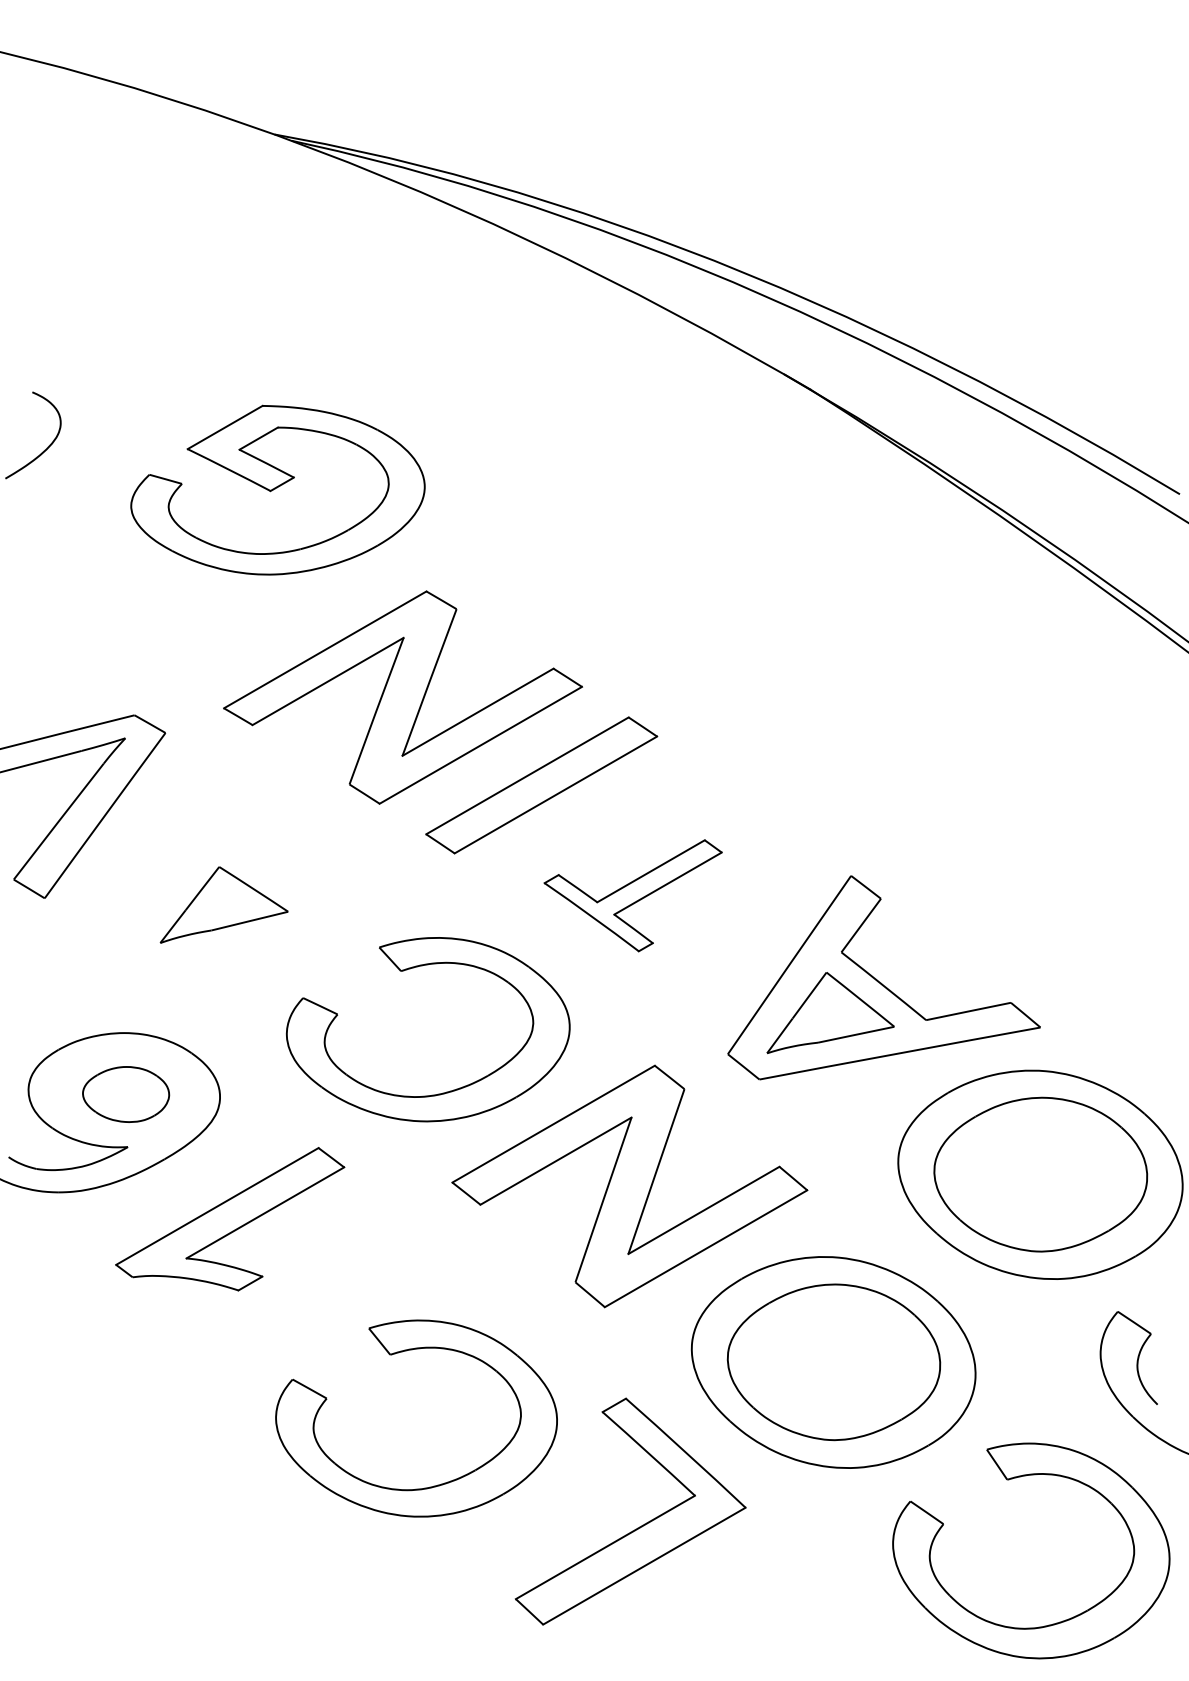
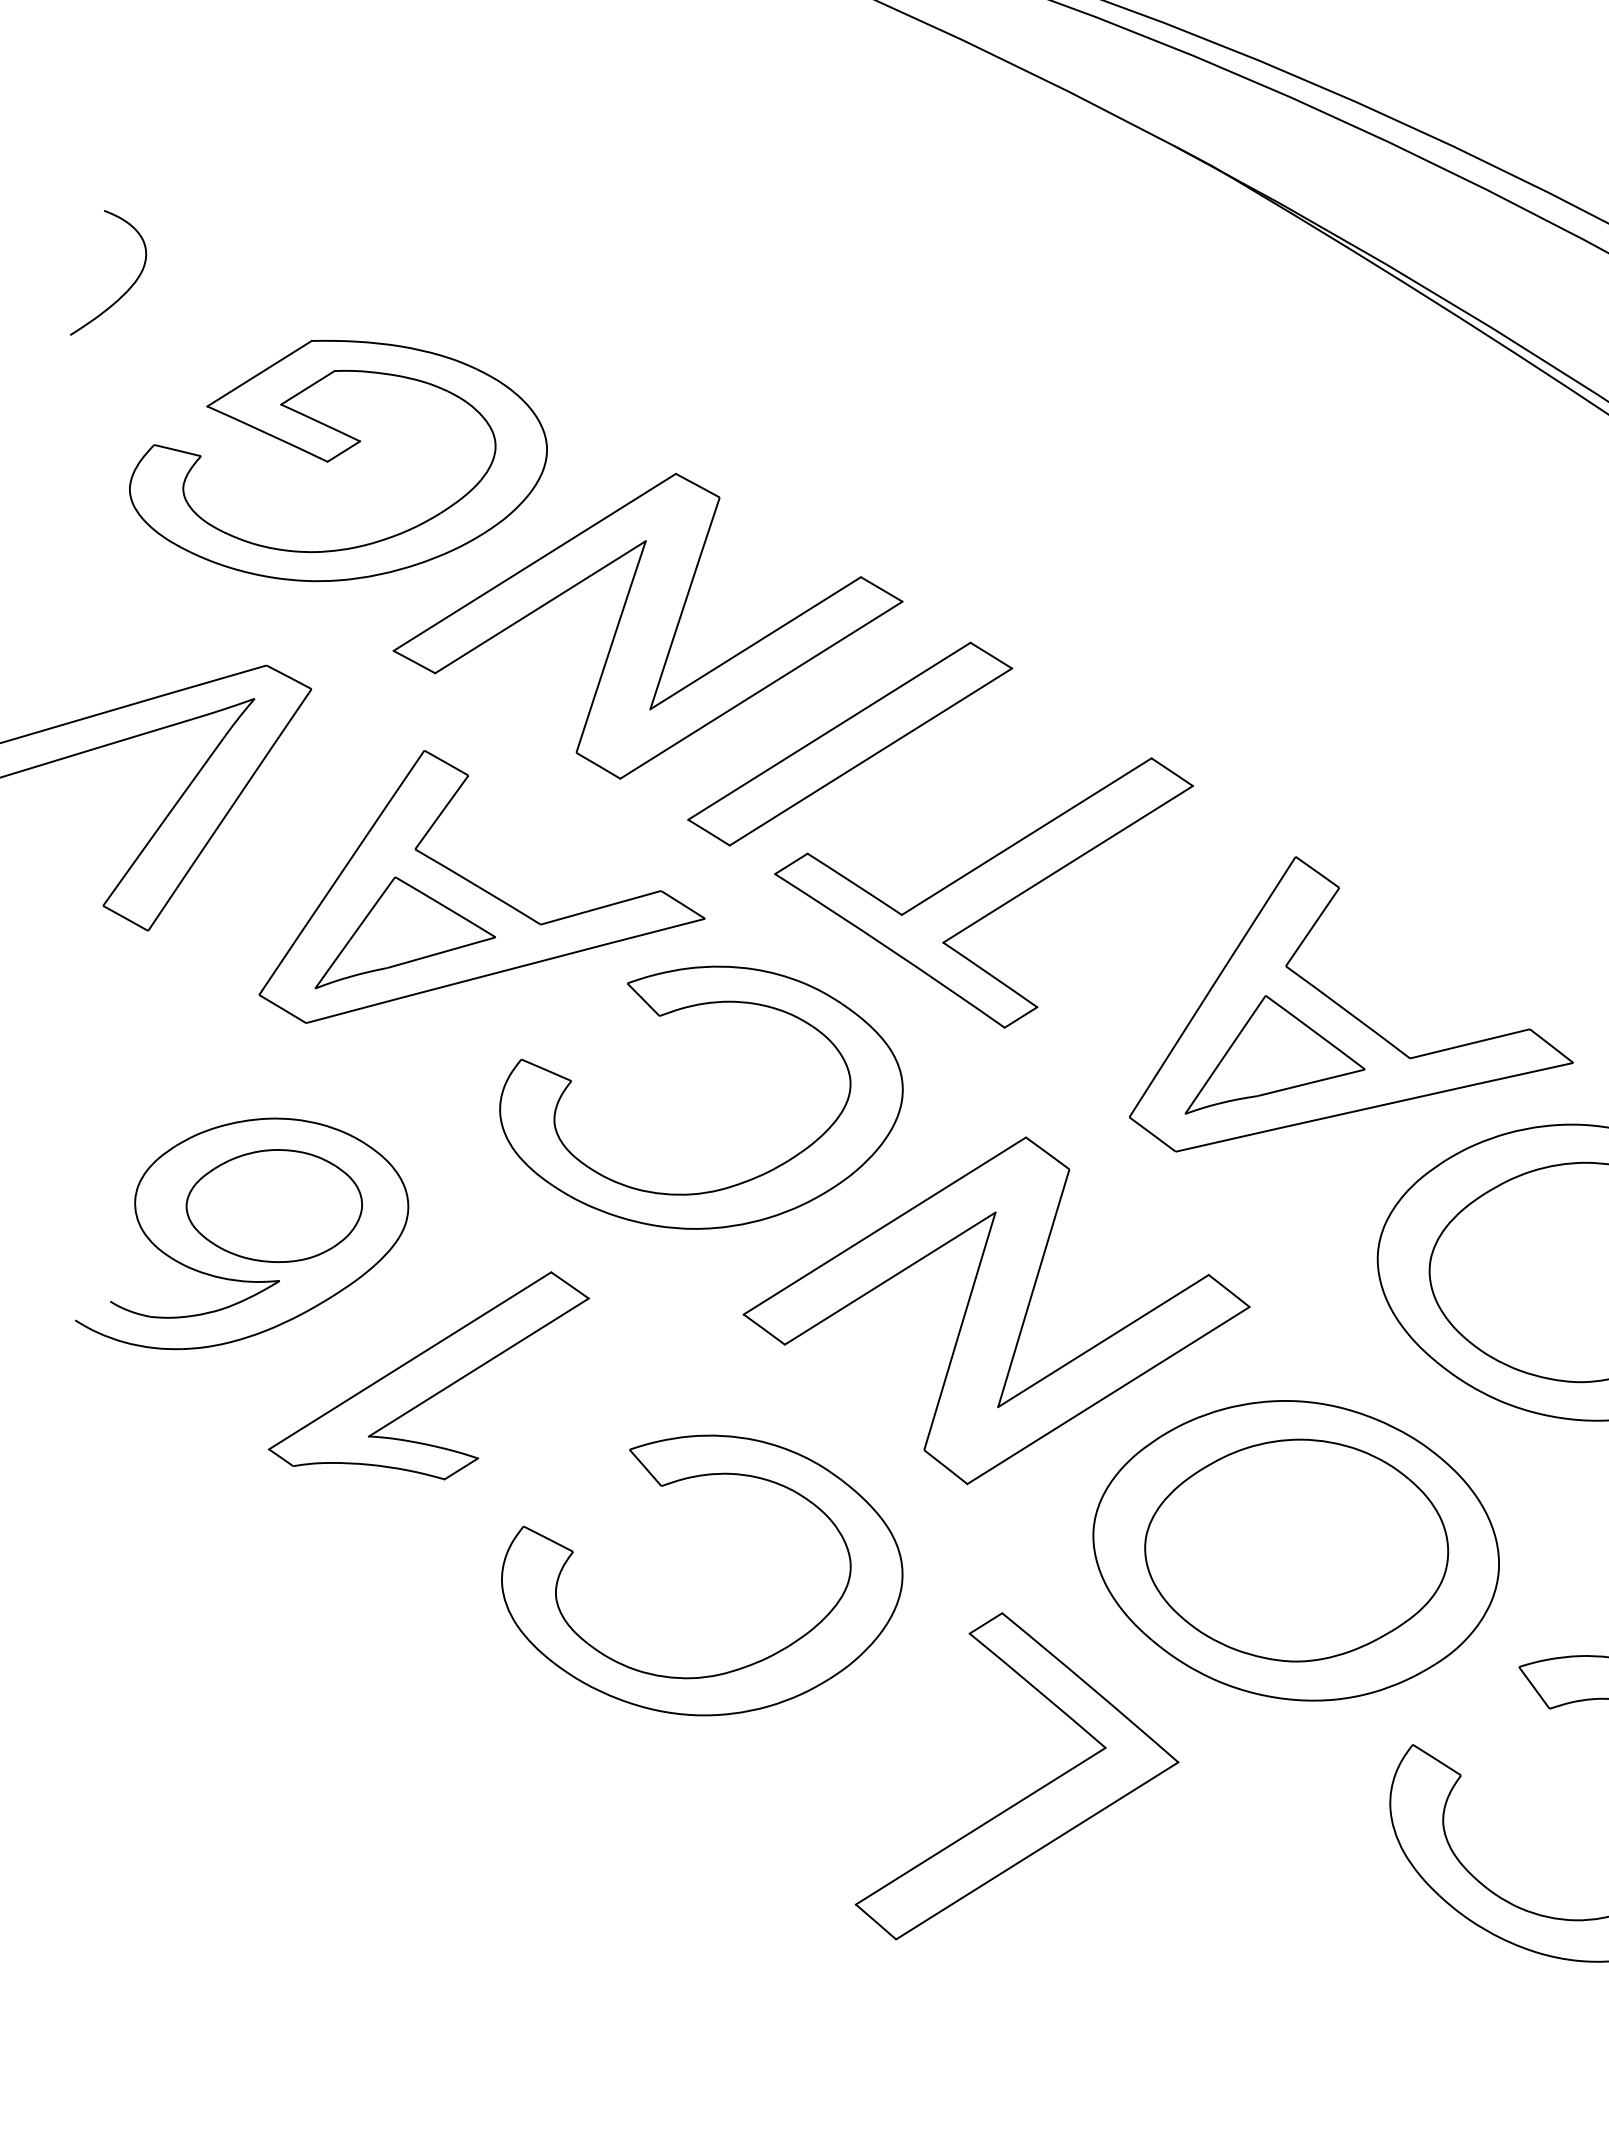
part: (277, 489) -> (337, 459), moved
part: (277, 872) -> (478, 881), added
part: (632, 895) -> (985, 896), size x1.67
part: (125, 1094) -> (273, 1206), size x1.43
part: (395, 1354) -> (668, 1485), moved

